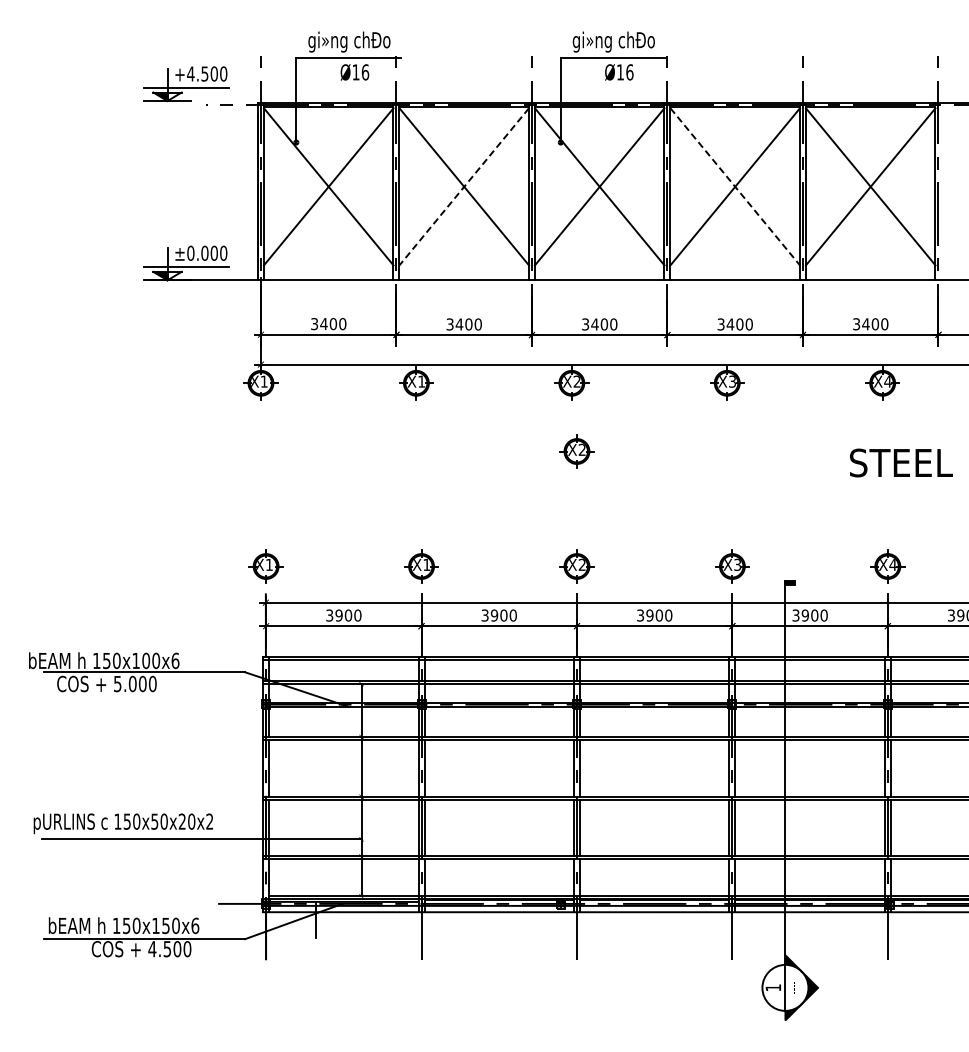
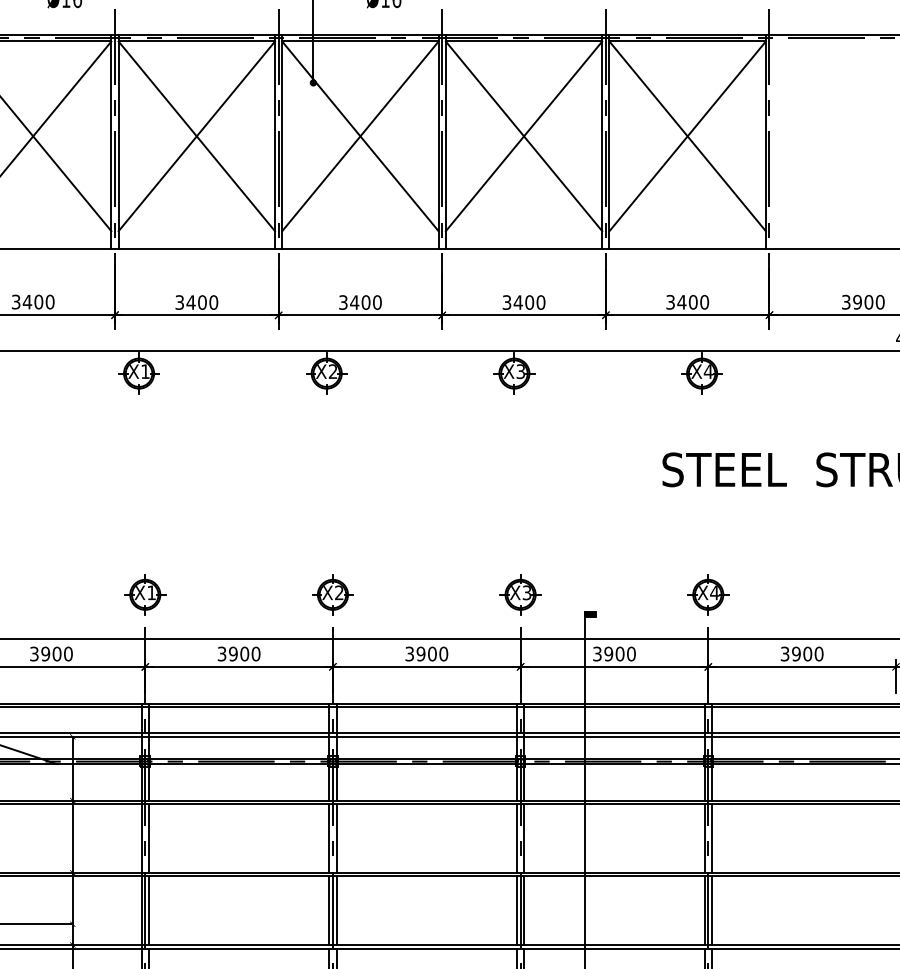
line: (464, 186) -> (197, 135), dashed -> solid
line: (735, 186) -> (524, 135), dashed -> solid
part: (576, 451) -> (332, 455), removed

